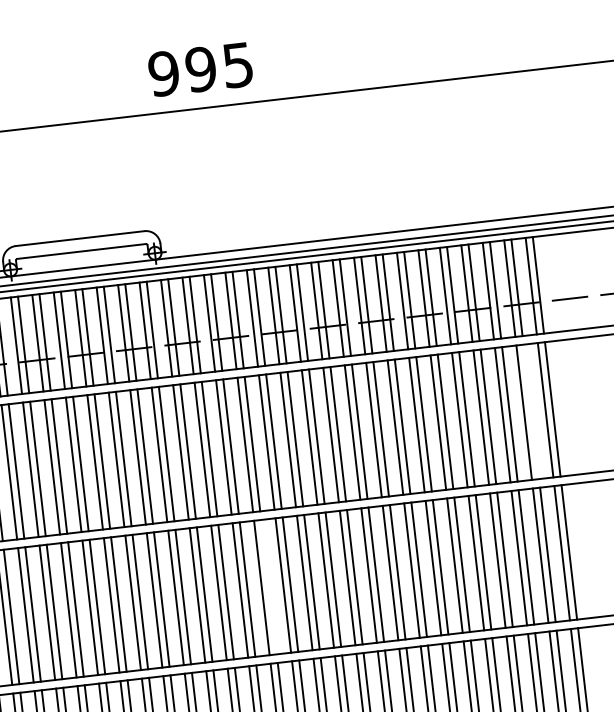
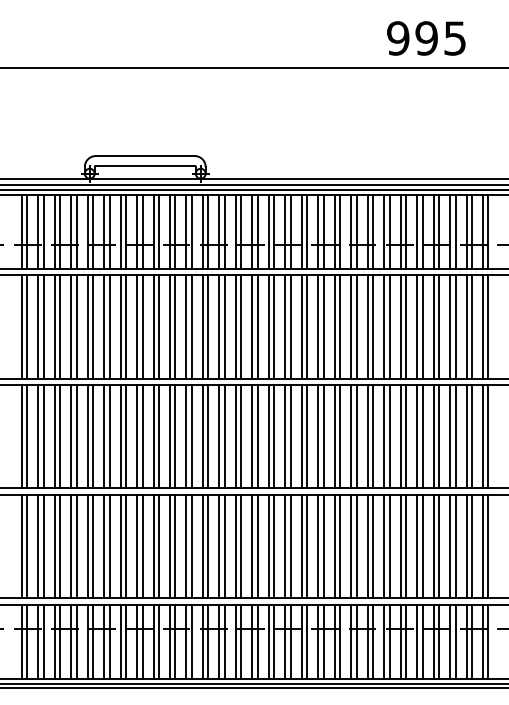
text: (200, 69) -> (426, 38), moved
line: (530, 411) -> (471, 326), added
line: (268, 586) -> (257, 436), added

